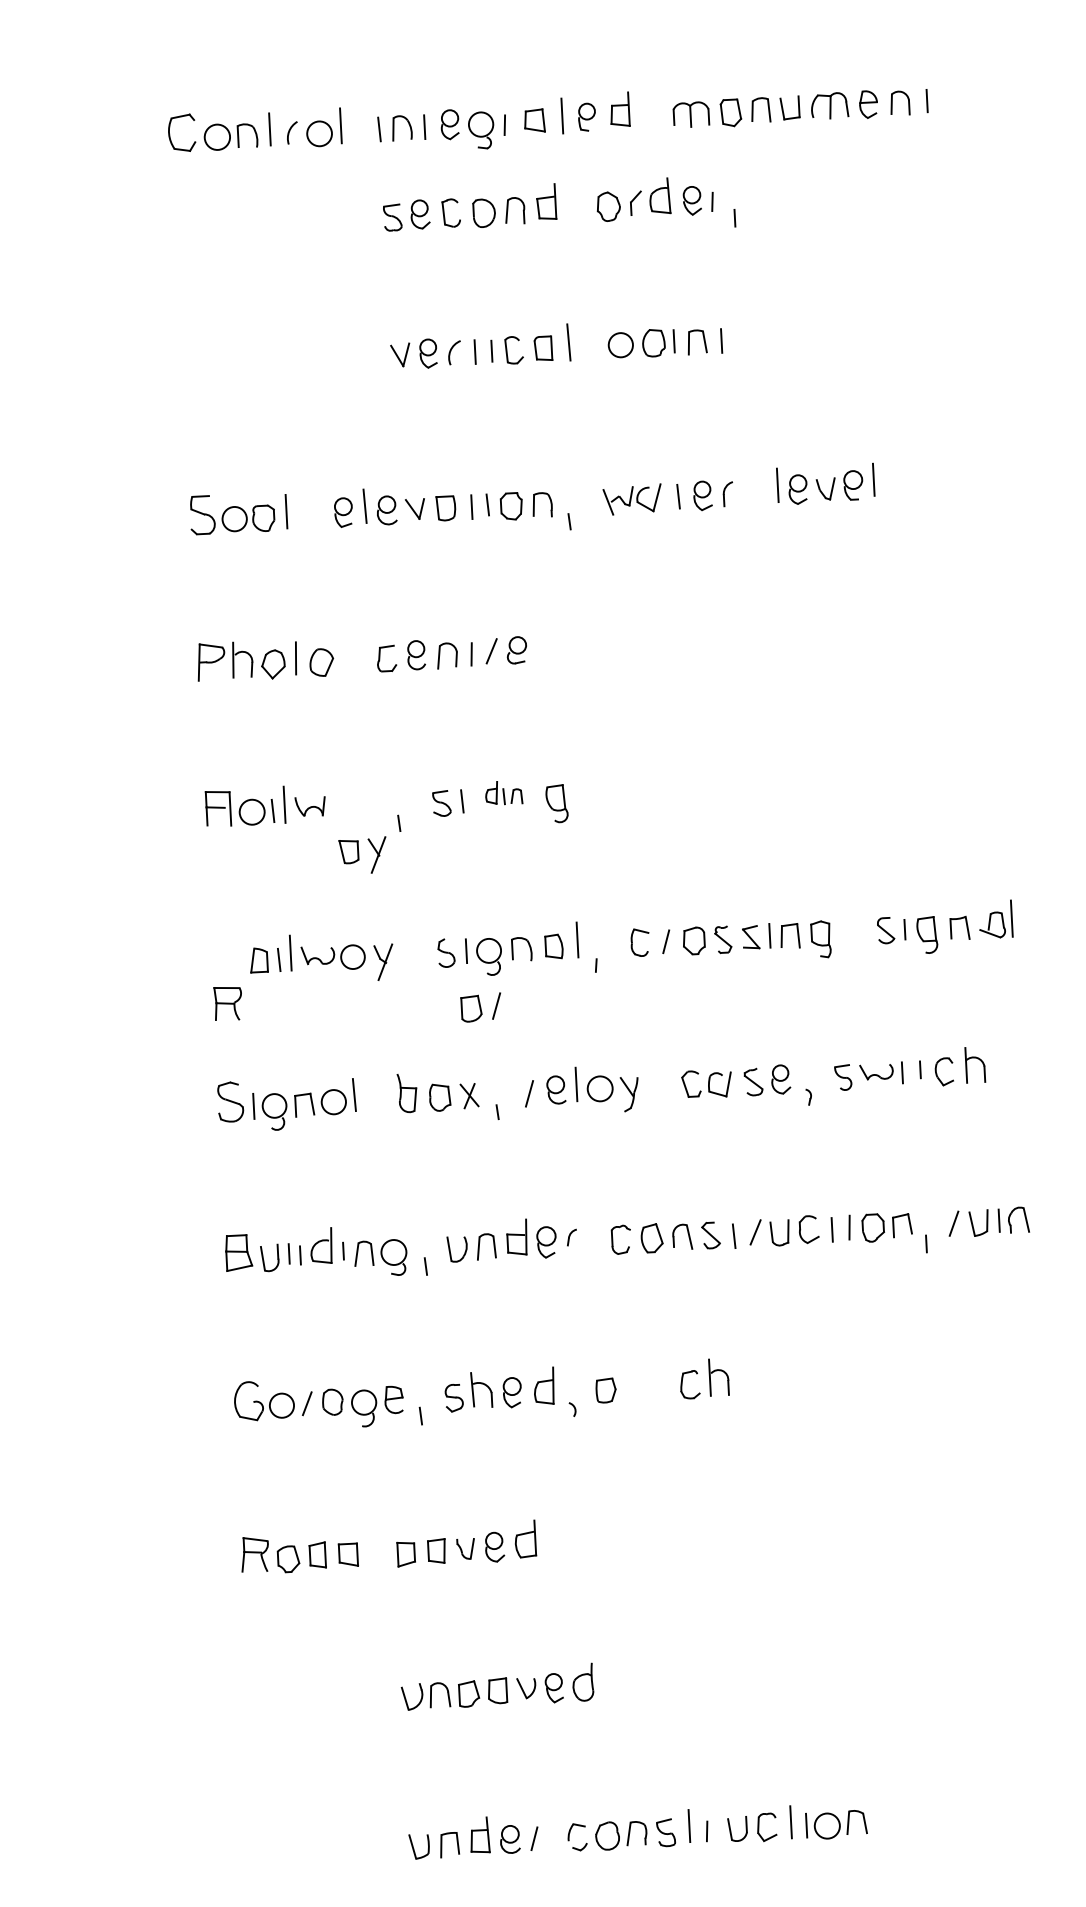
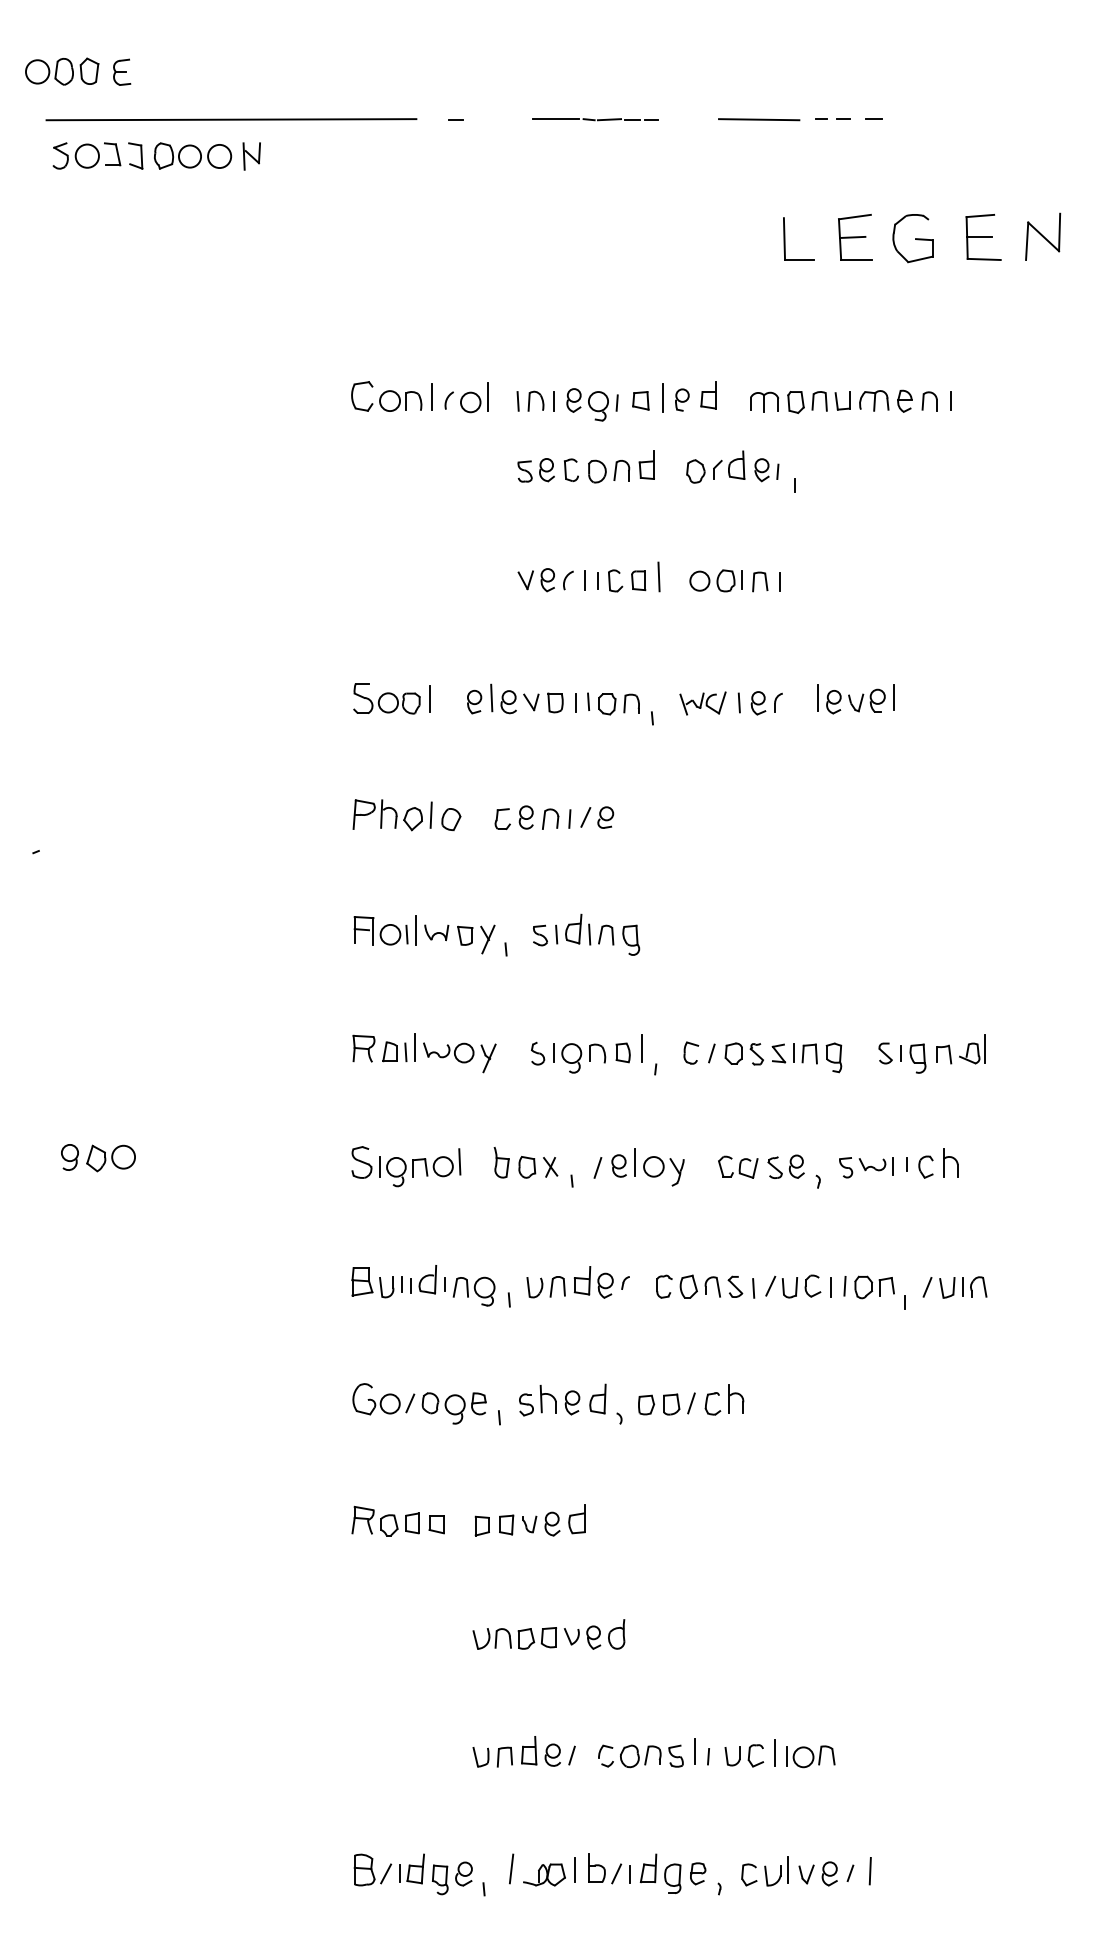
part: (503, 792) -> (589, 929), size x1.67
part: (363, 855) -> (476, 939), moved
part: (227, 1003) -> (363, 1048), moved
part: (481, 1006) -> (679, 1403), moved

